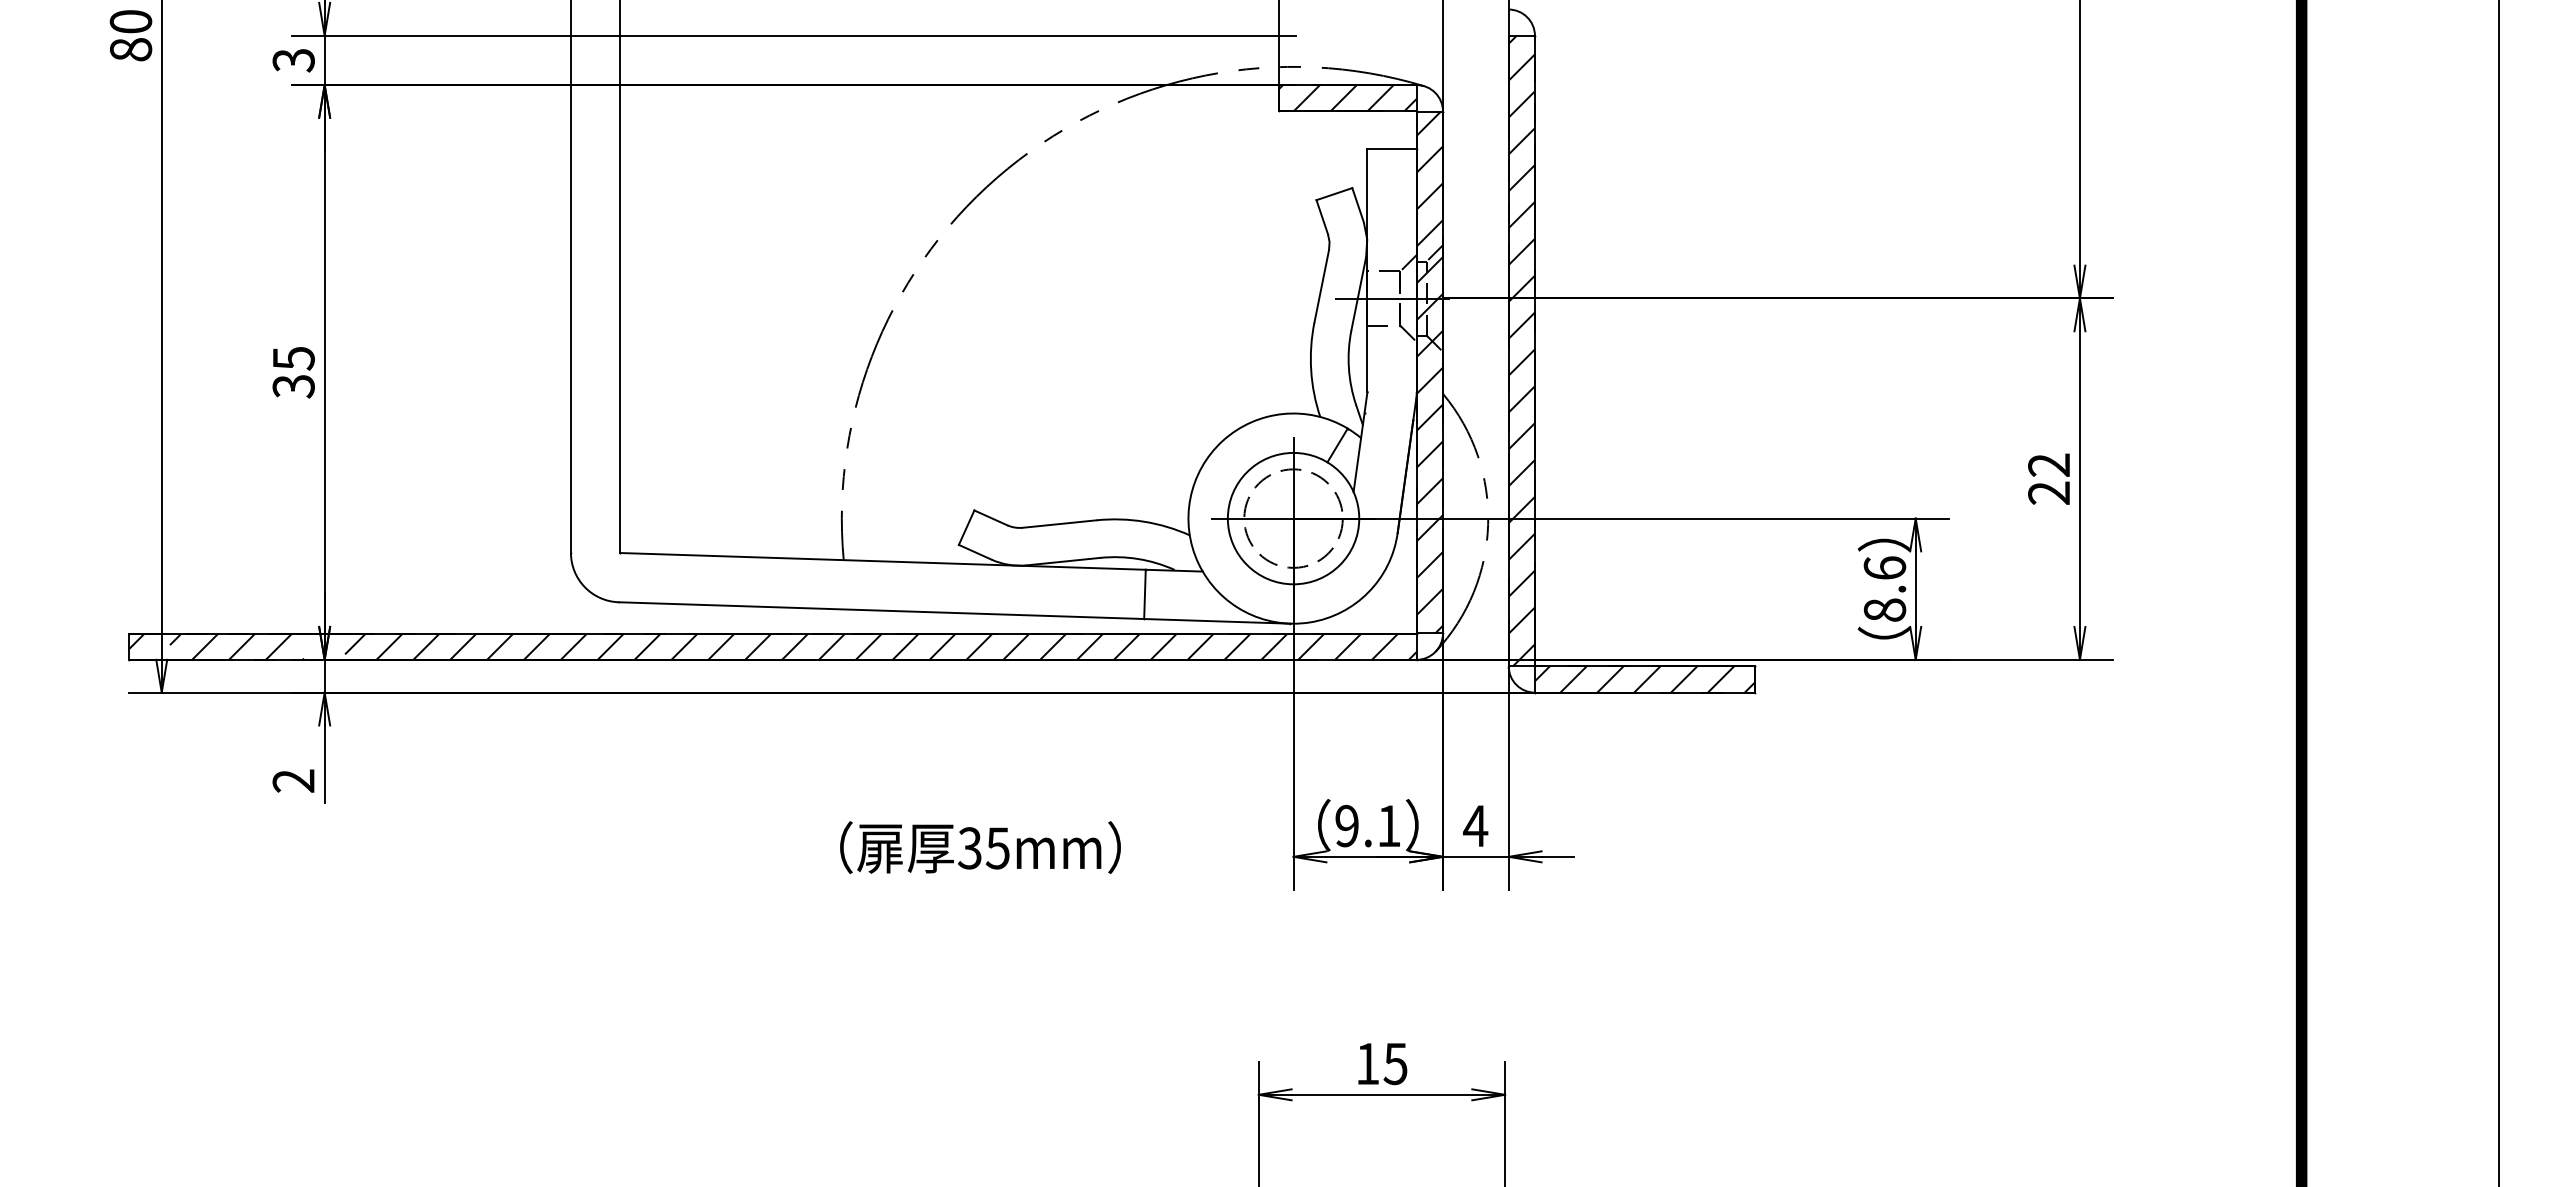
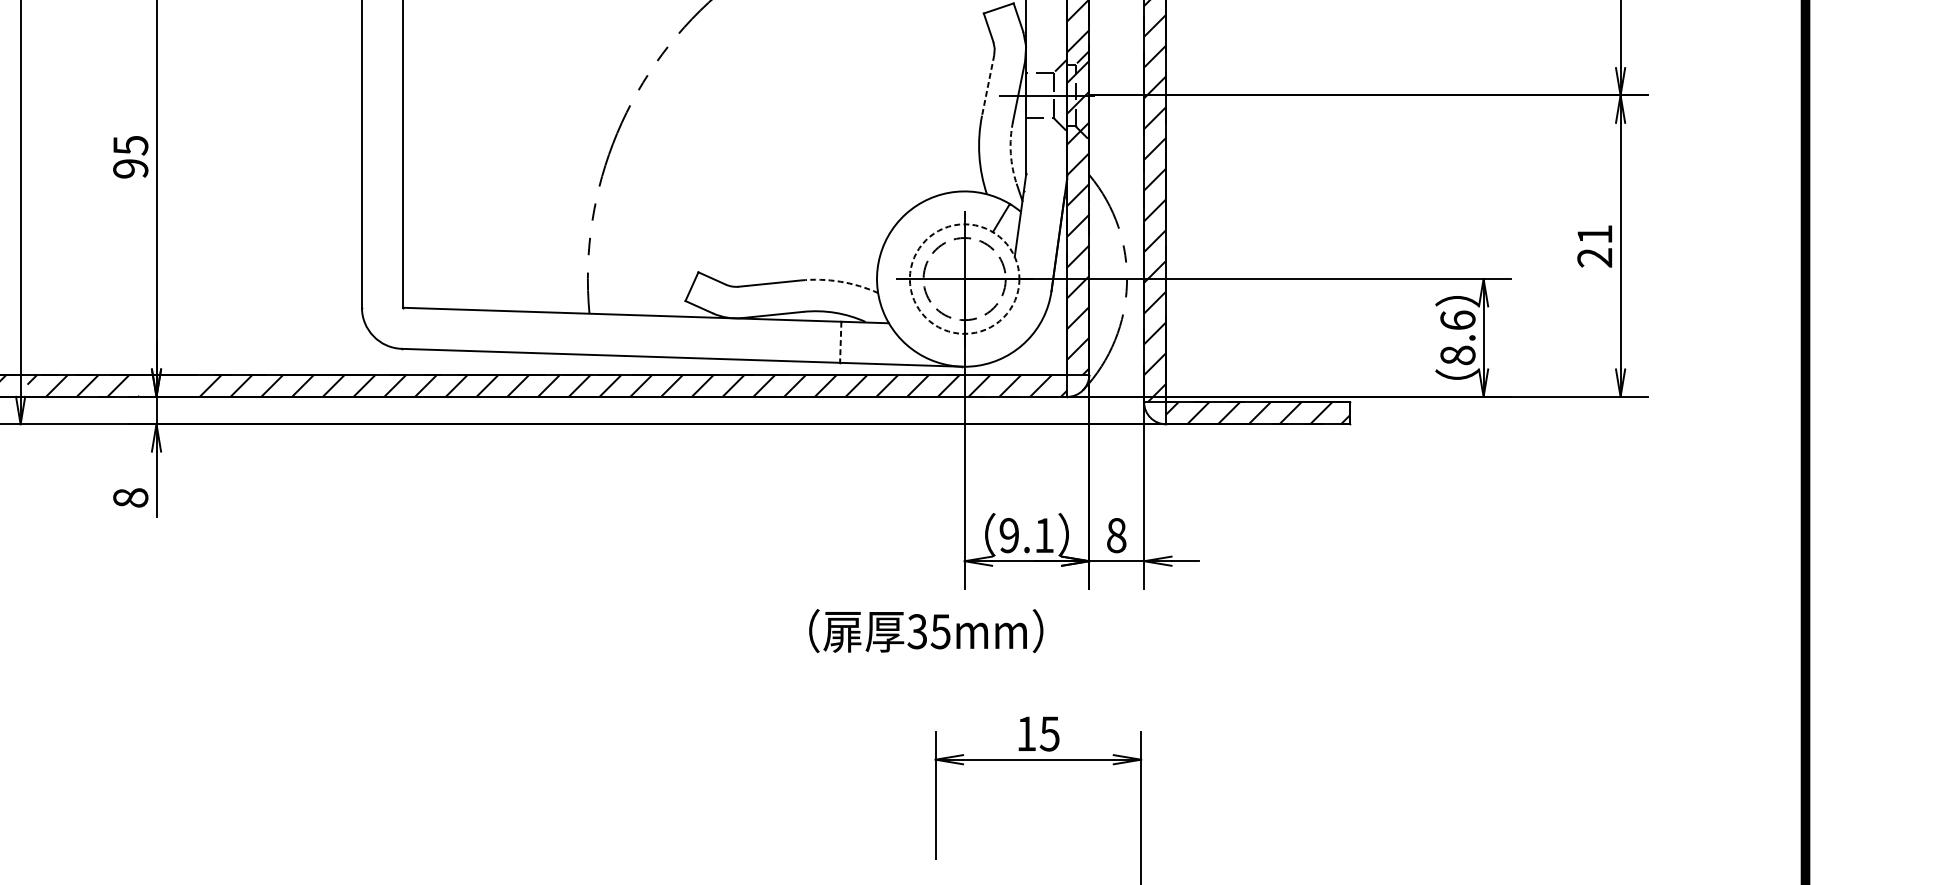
line: (1321, 286) -> (987, 85), solid -> dashed
arc: (1348, 368) -> (1010, 153), solid -> dashed
text: (293, 386) -> (130, 168), 35 -> 95
text: (2048, 464) -> (1594, 233), 22 -> 21
circle: (1293, 518) -> (964, 278), solid -> dashed
arc: (1144, 521) -> (840, 281), solid -> dashed
line: (1144, 594) -> (840, 342), solid -> dashed
line: (355, 643) -> (182, 383), removed
text: (293, 780) -> (130, 497), 2 -> 8
text: (1475, 826) -> (1116, 535), 4 -> 8
text: (980, 847) -> (926, 630), moved

